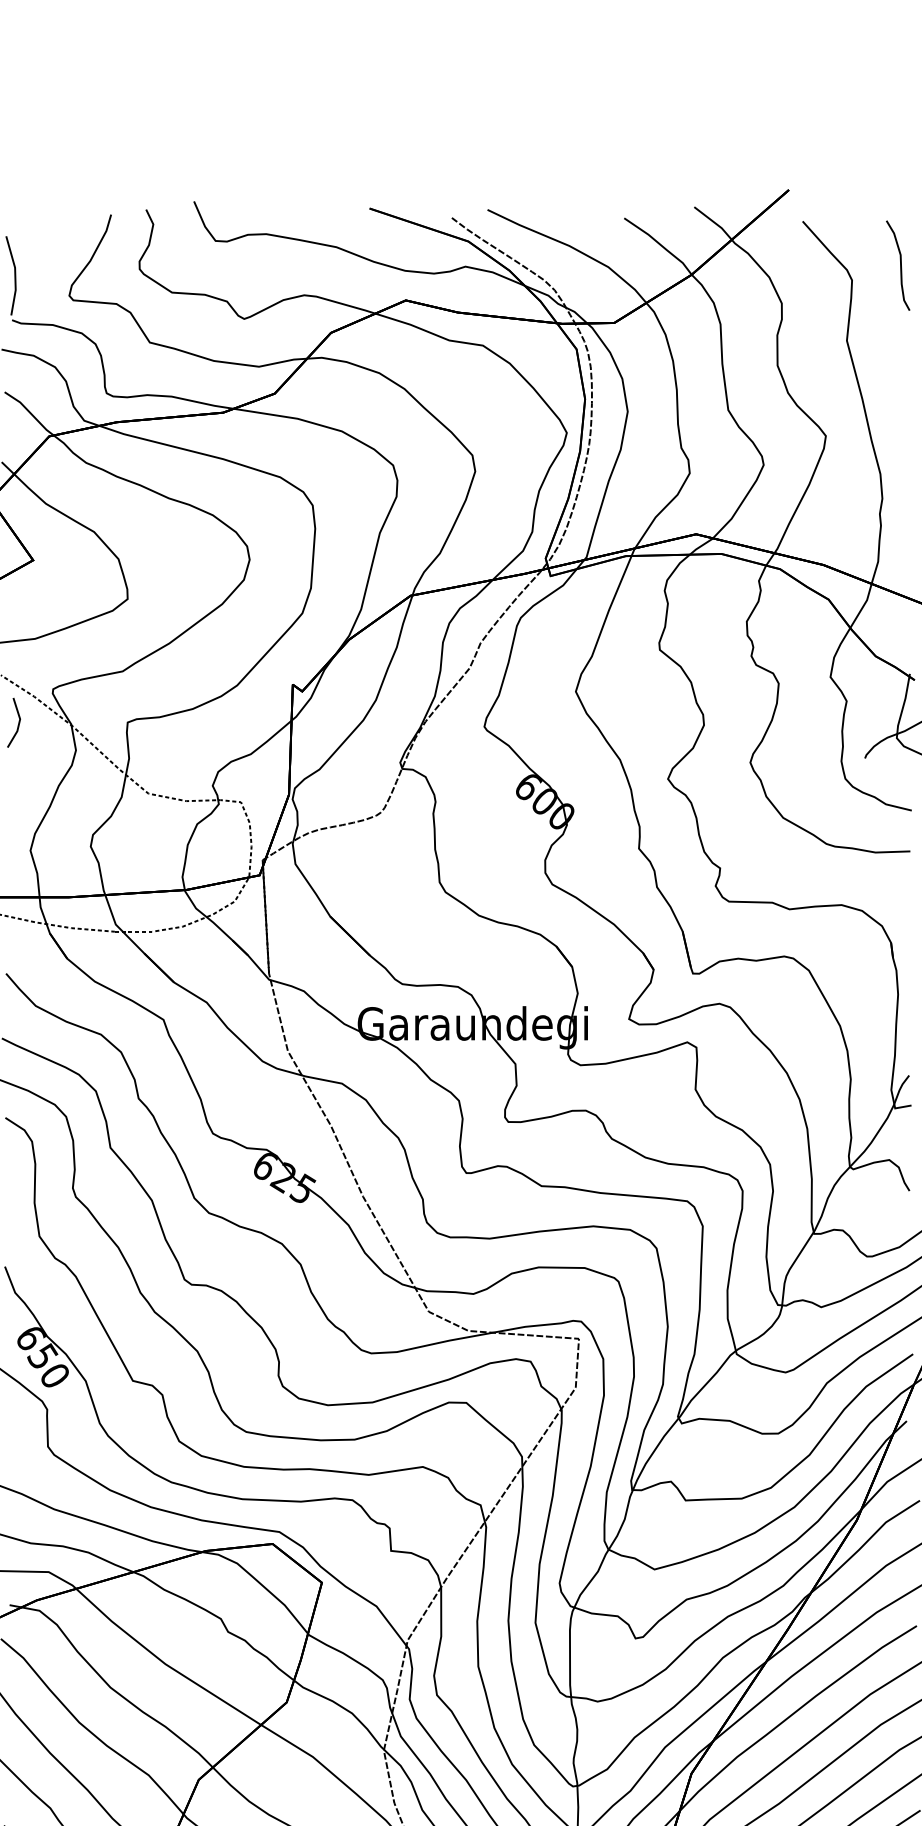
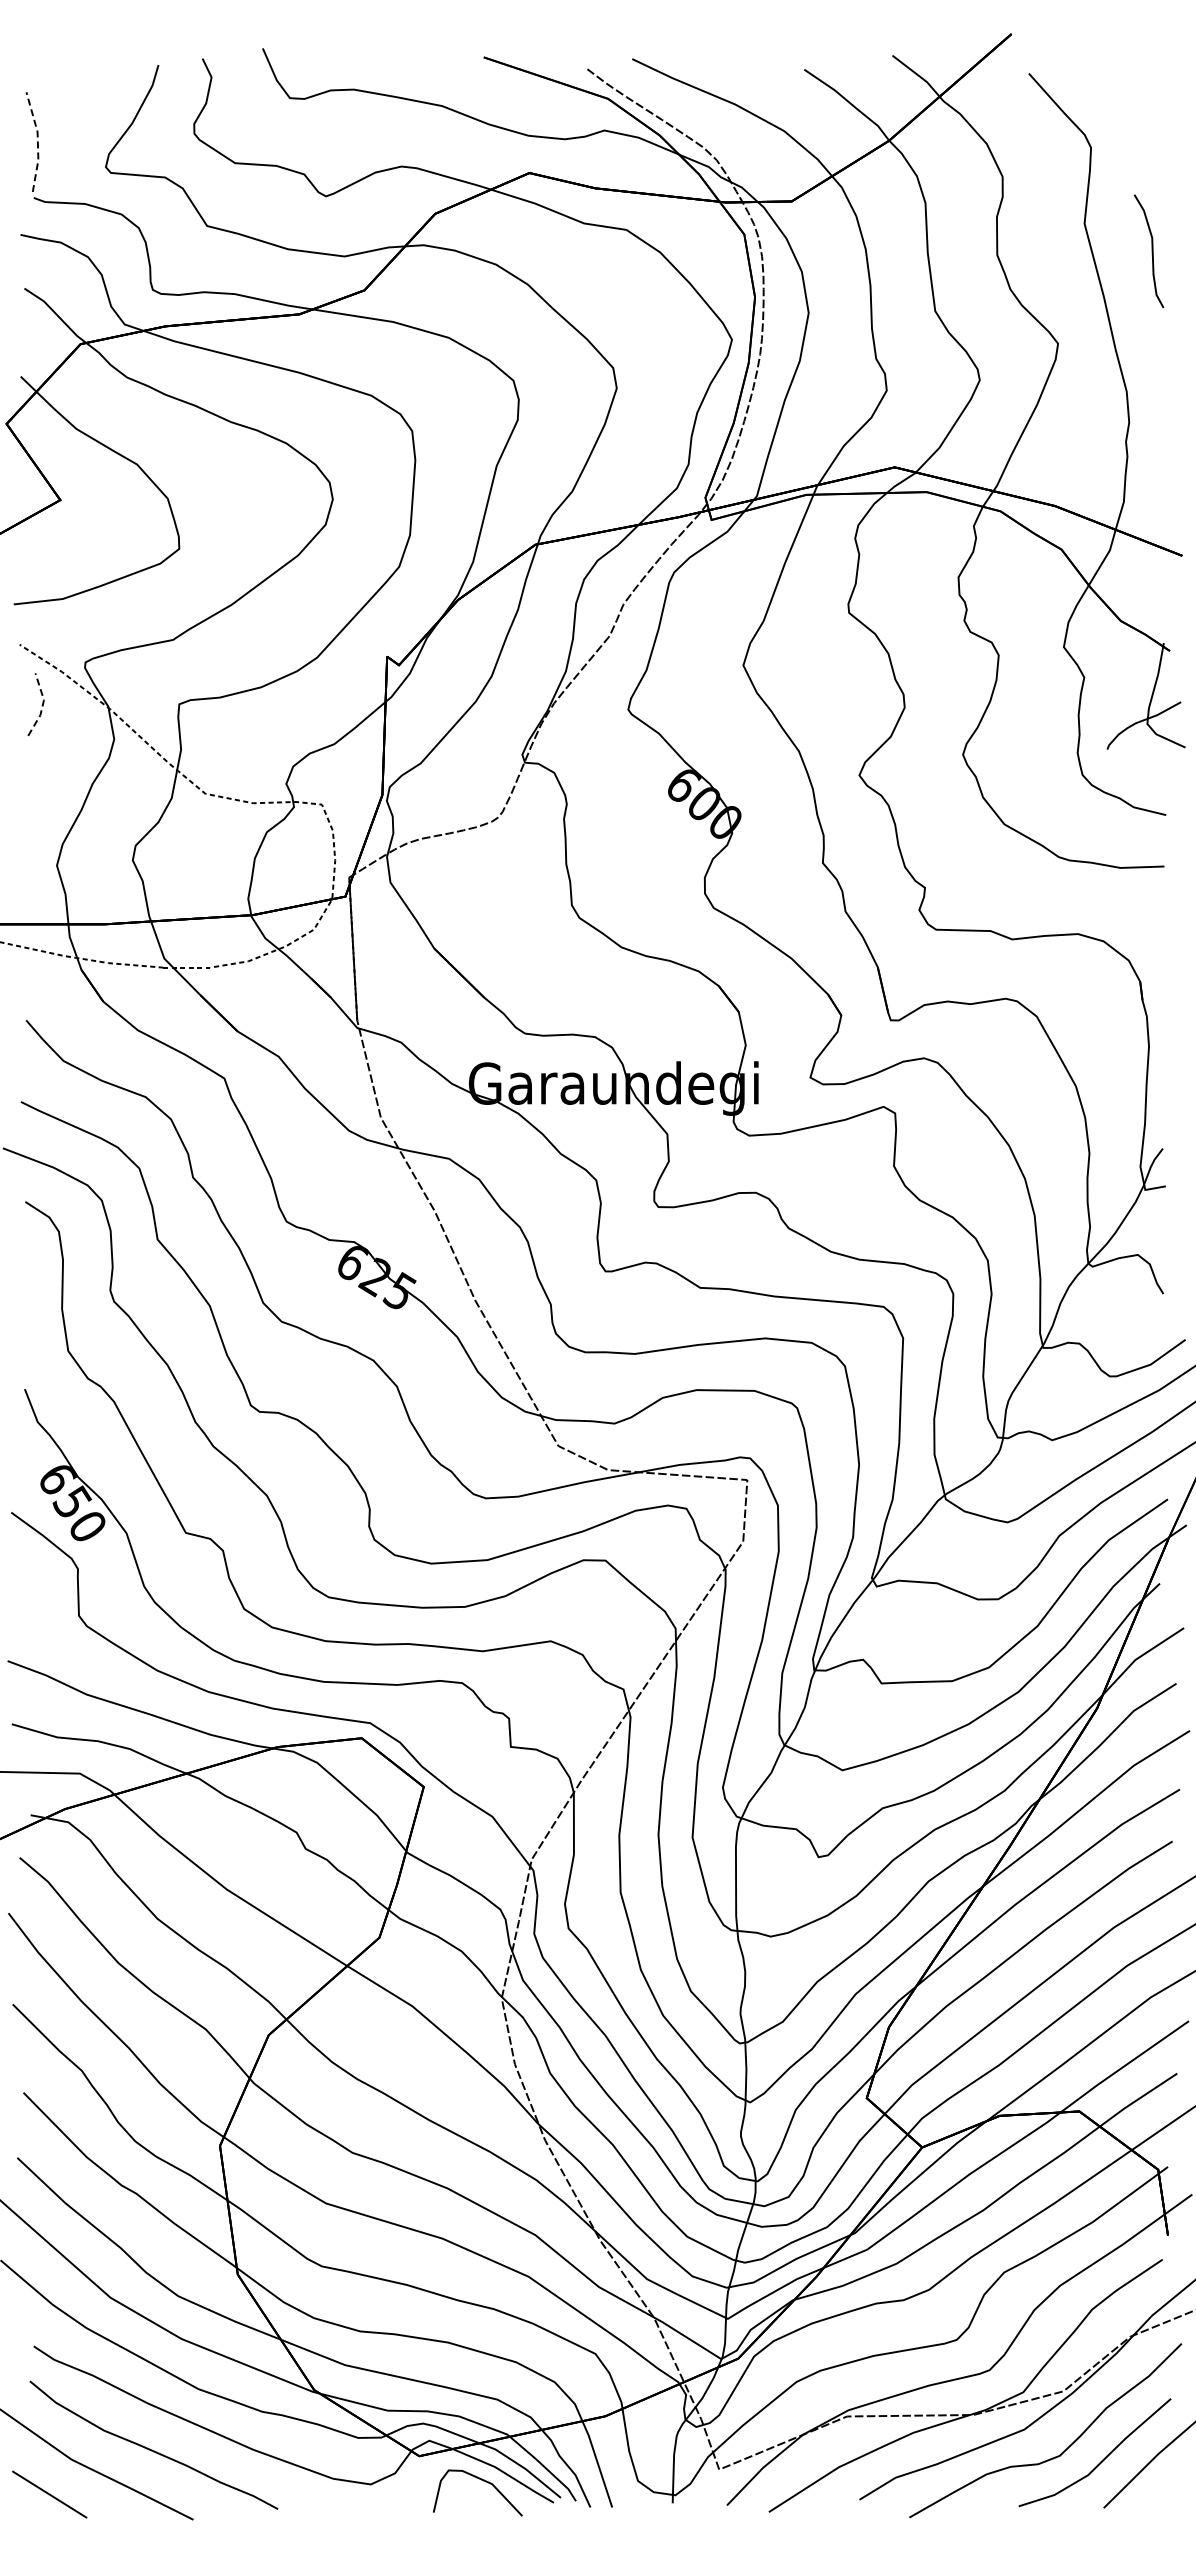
curve: (900, 265) -> (1151, 250), moved
line: (15, 275) -> (37, 141), solid -> dashed
line: (19, 722) -> (42, 704), solid -> dashed

